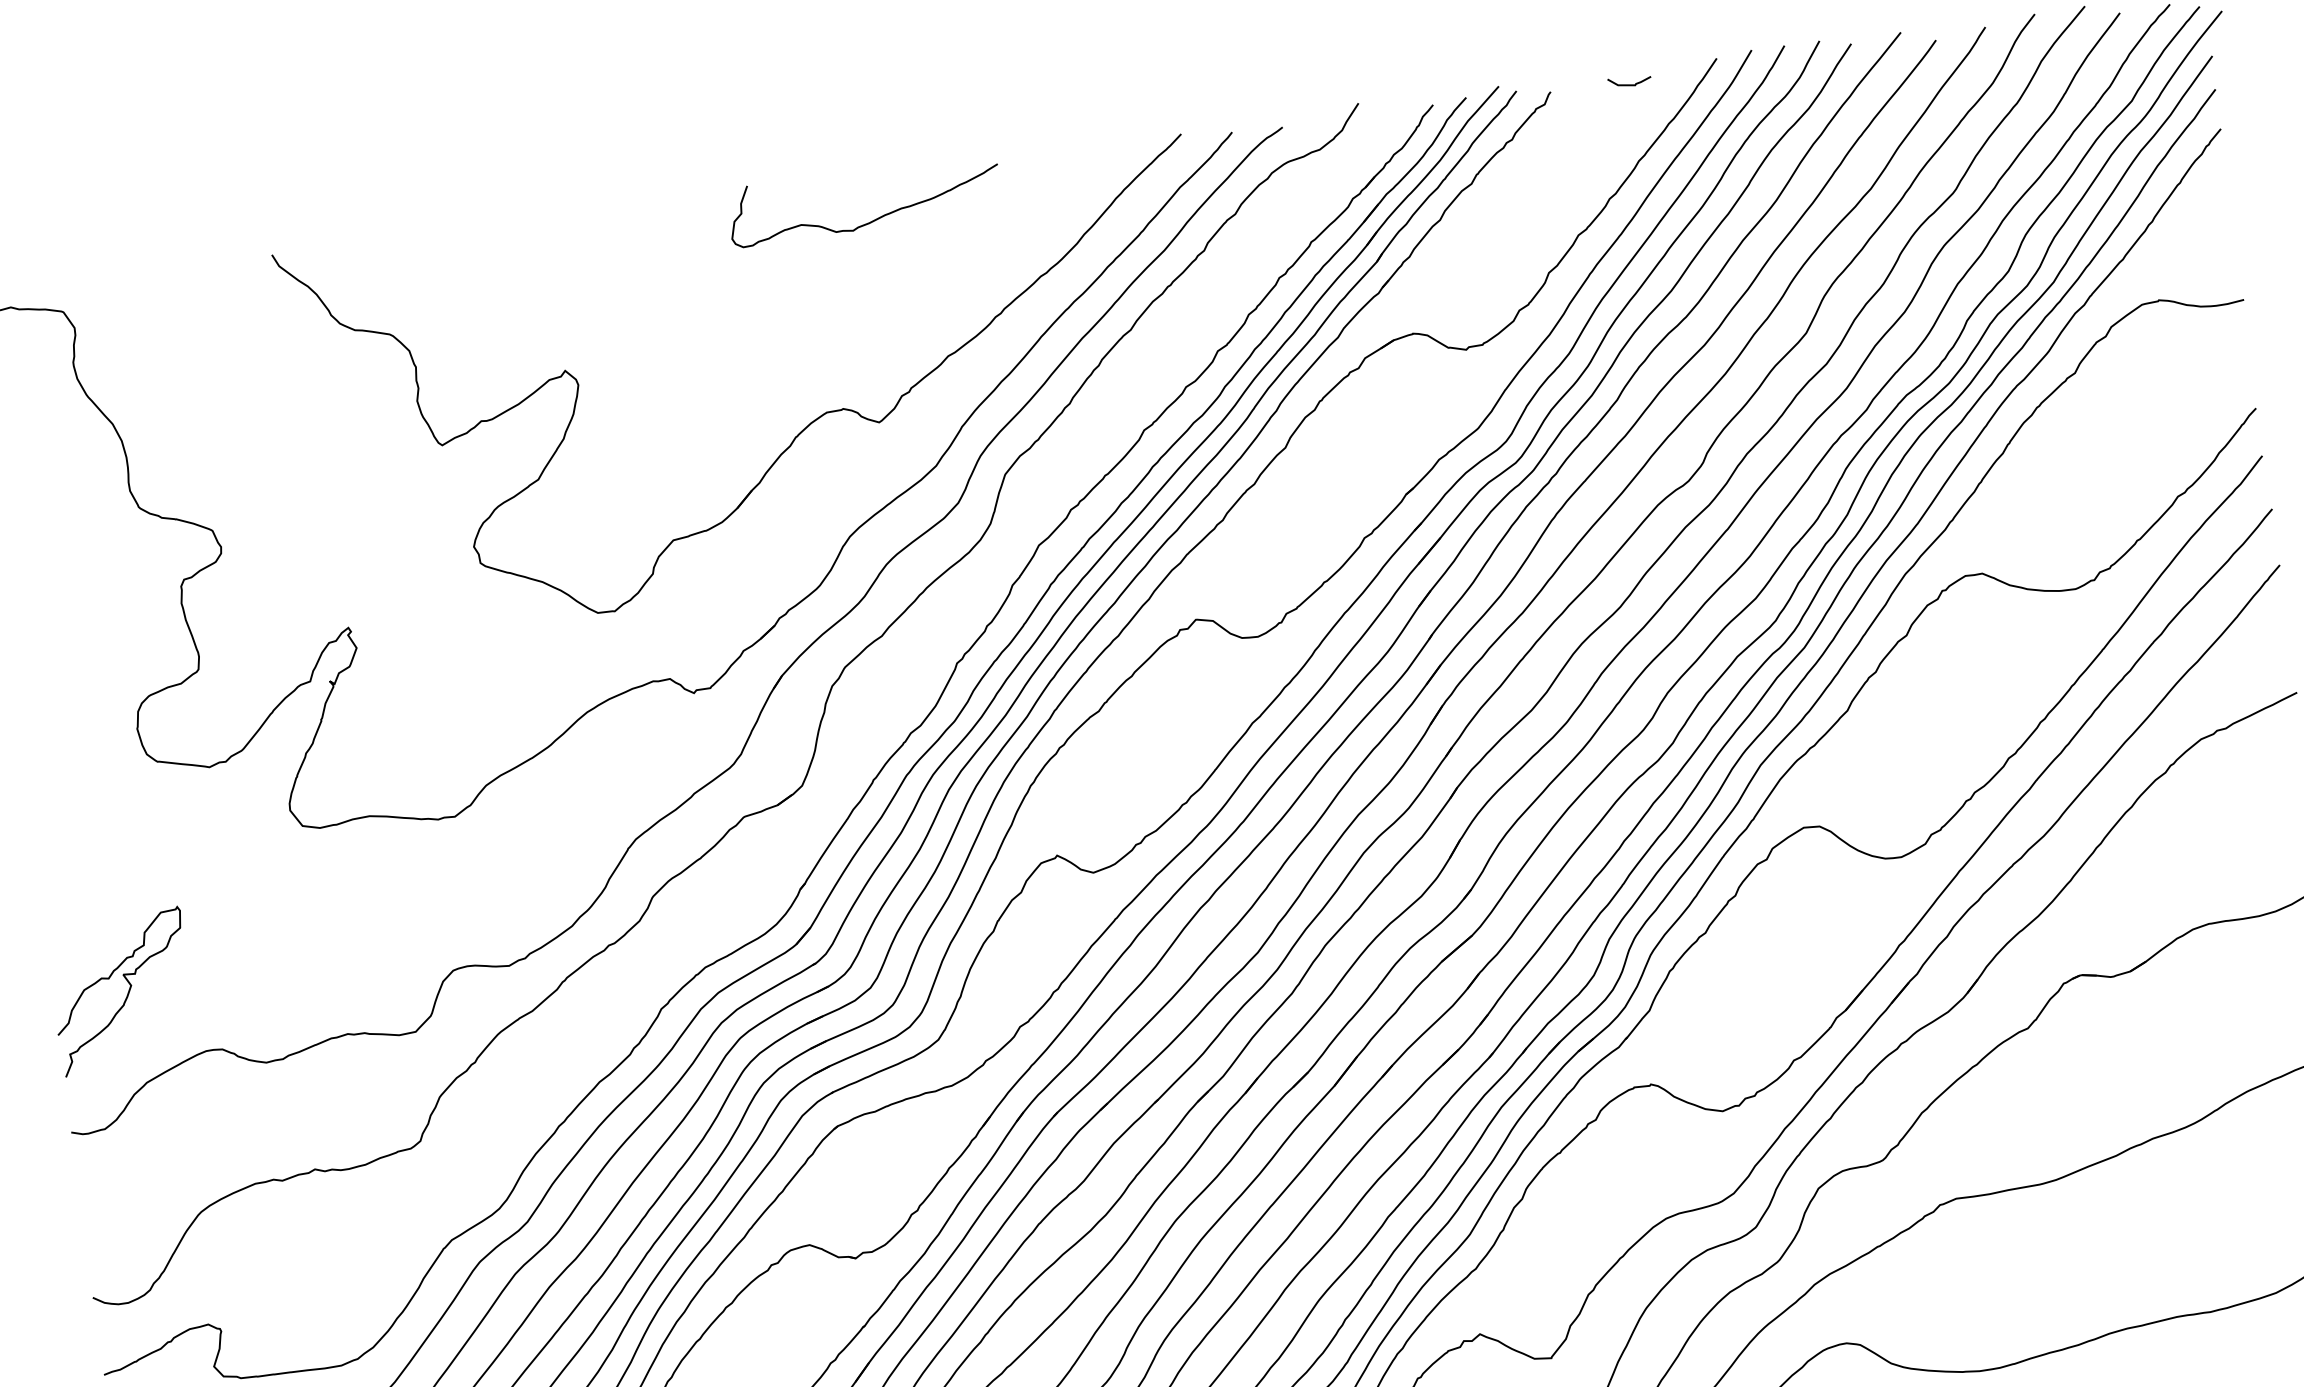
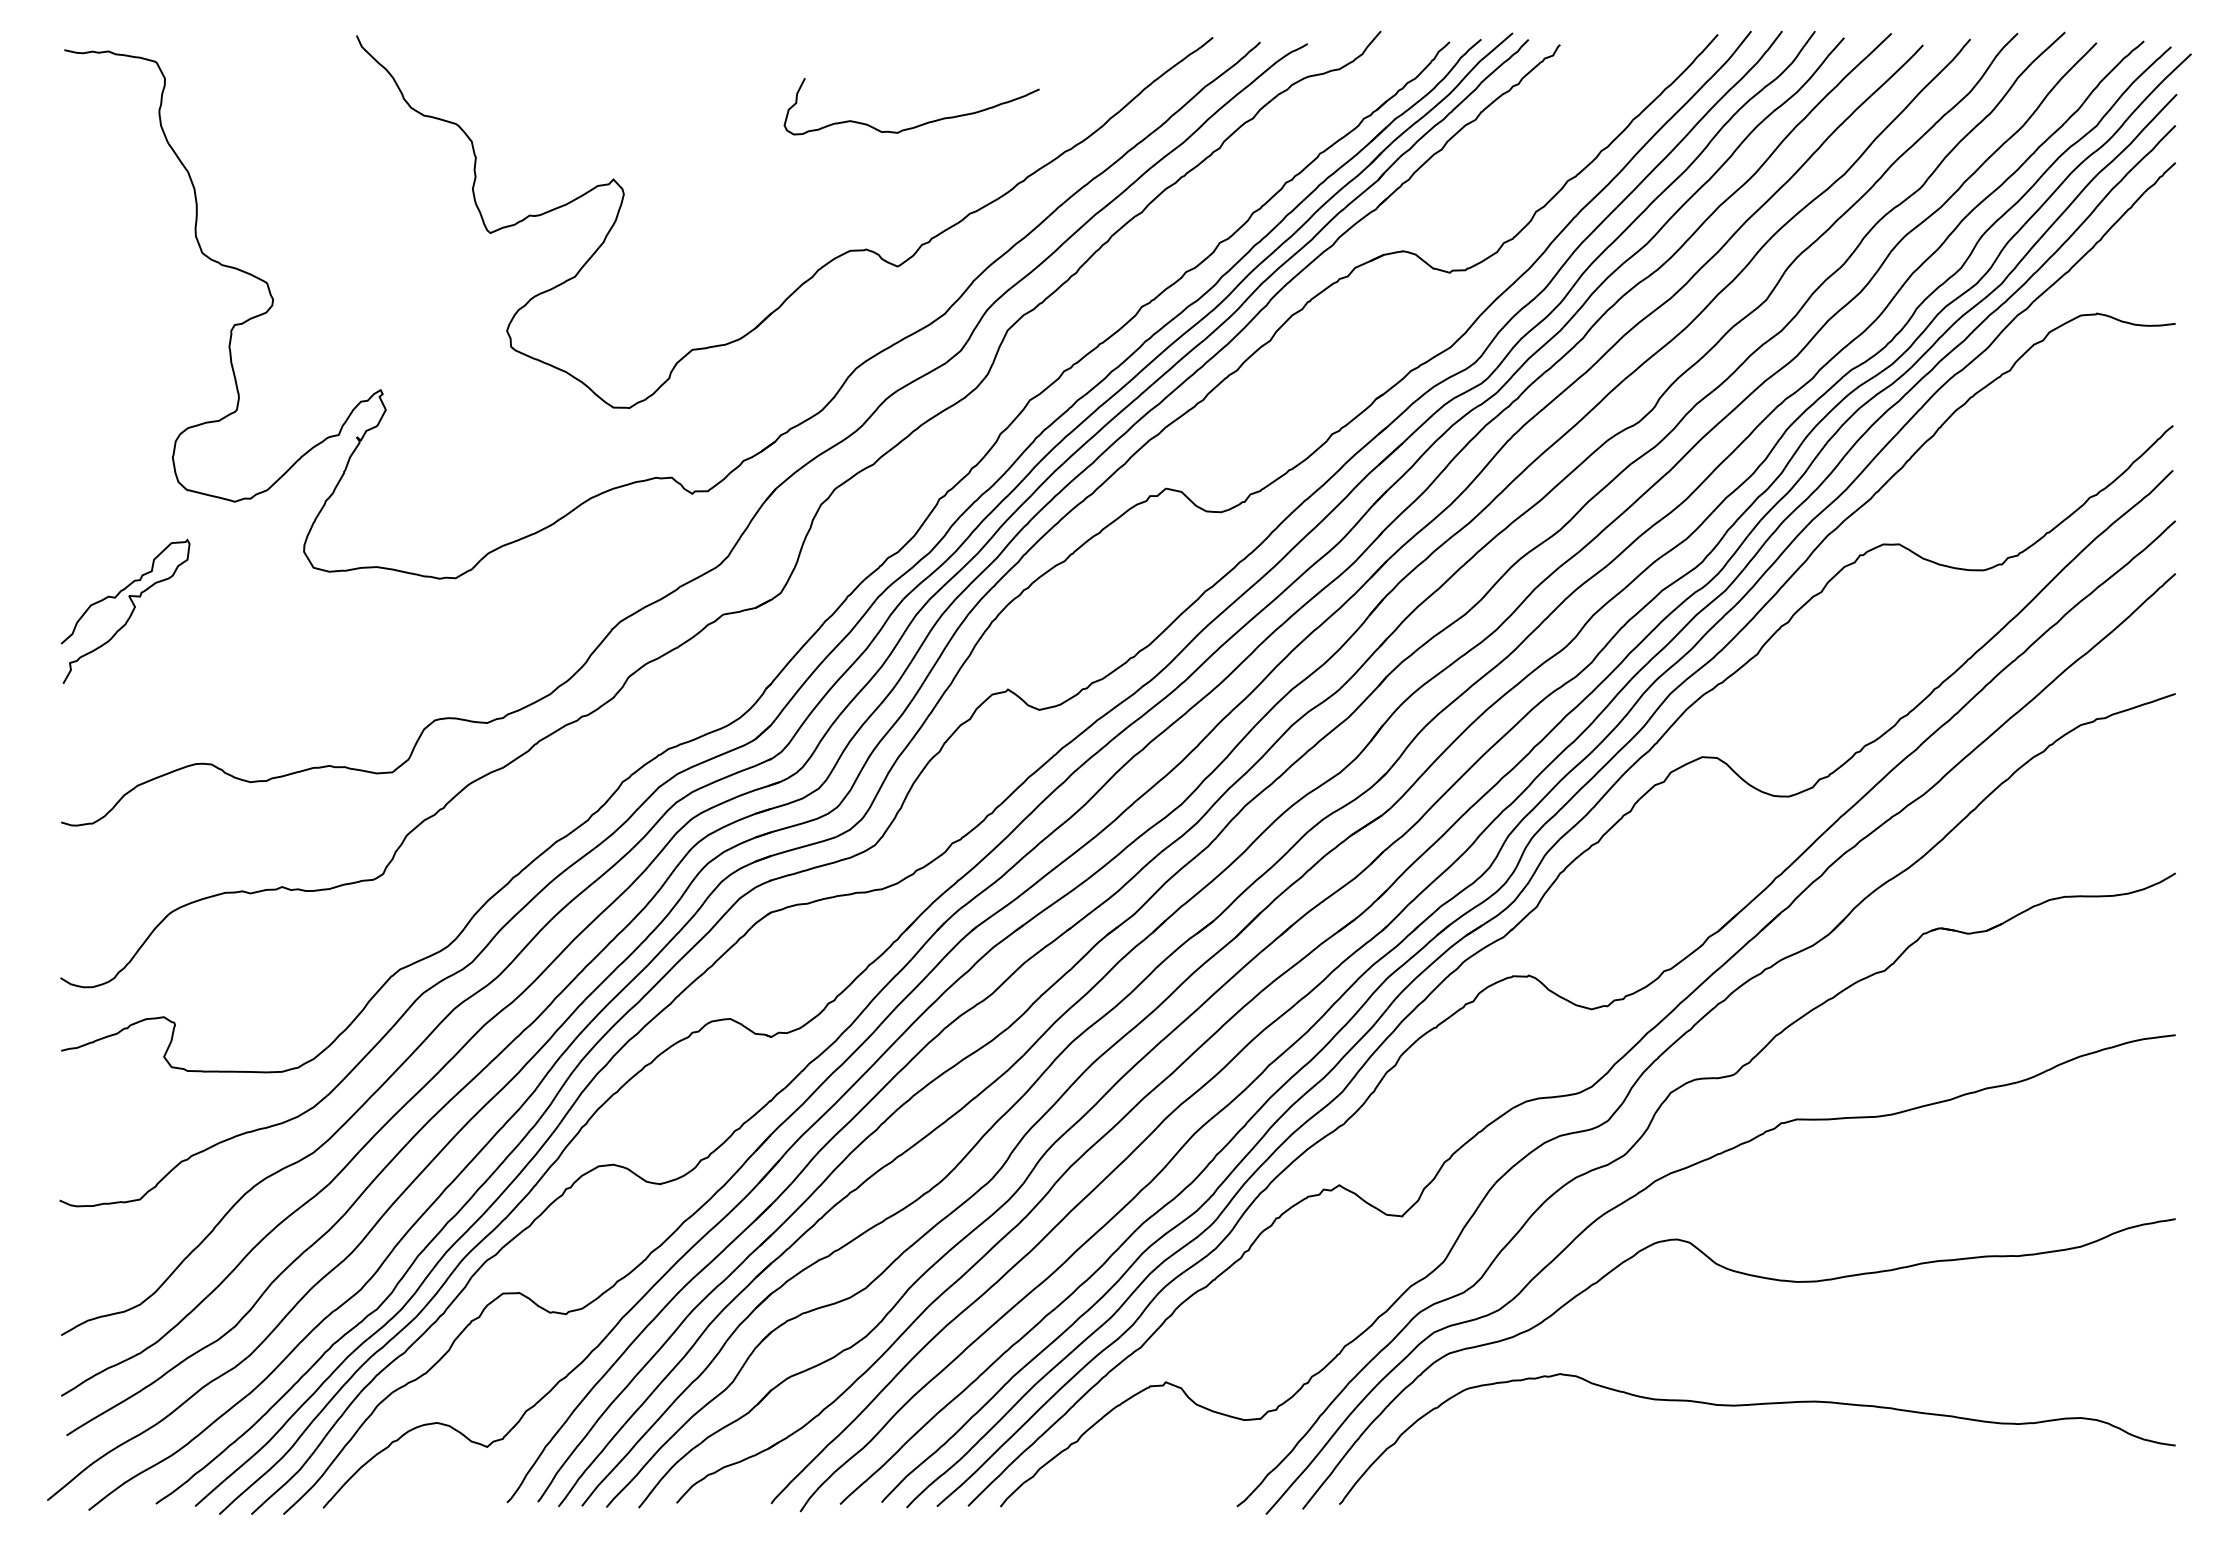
curve: (1630, 84) -> (1634, 47), removed
curve: (872, 220) -> (916, 125), moved
curve: (127, 993) -> (130, 613), moved

